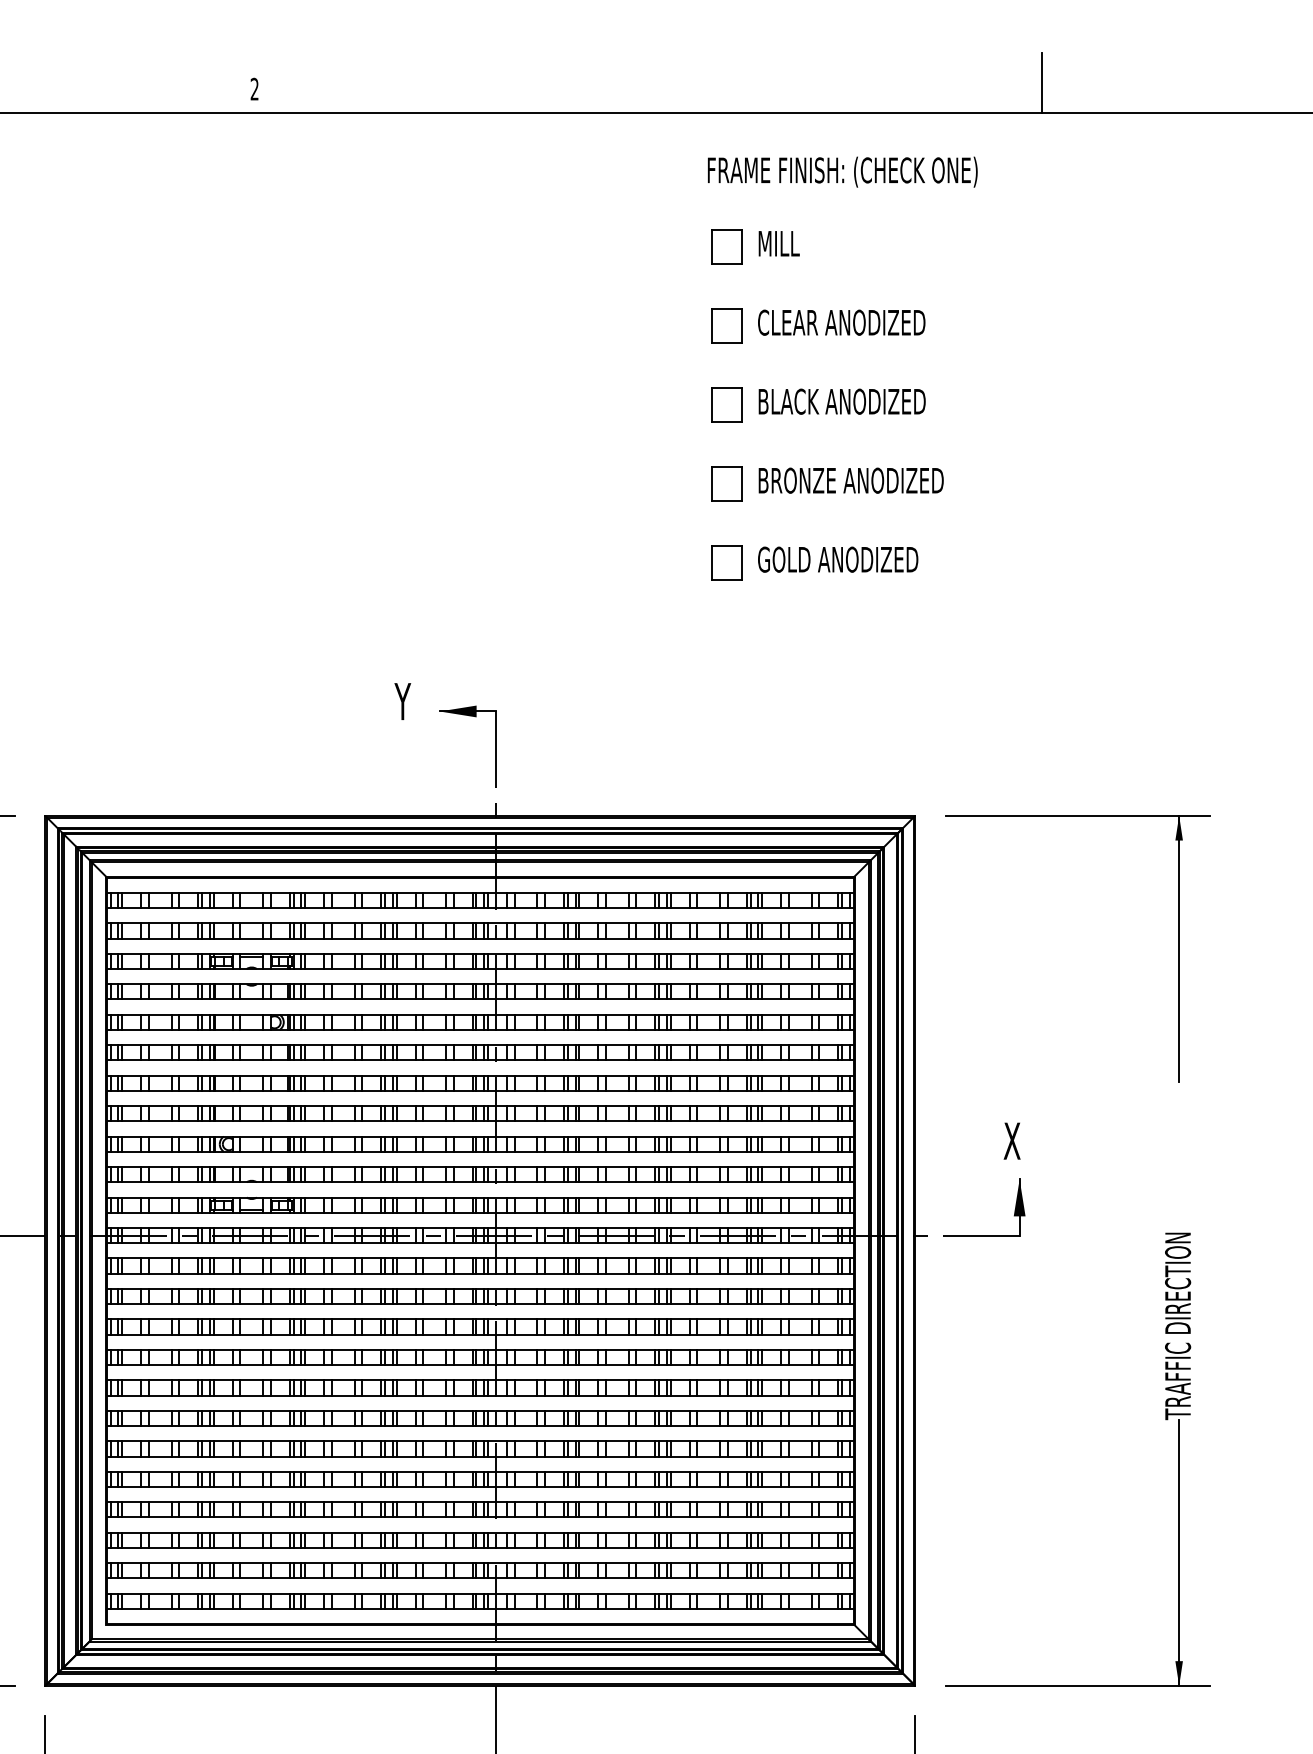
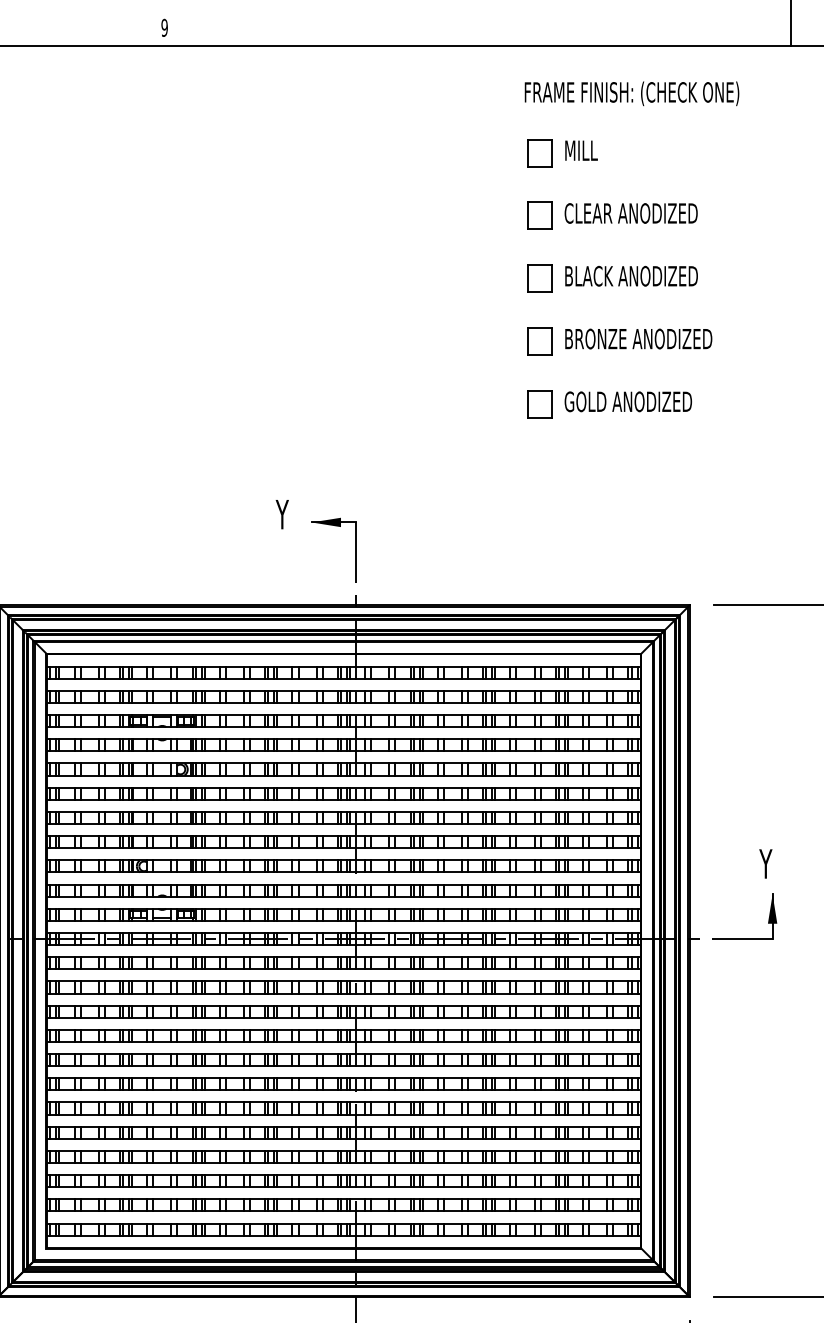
text: (254, 89) -> (164, 28), 2 -> 9
text: (1011, 1140) -> (766, 863), X -> Y

